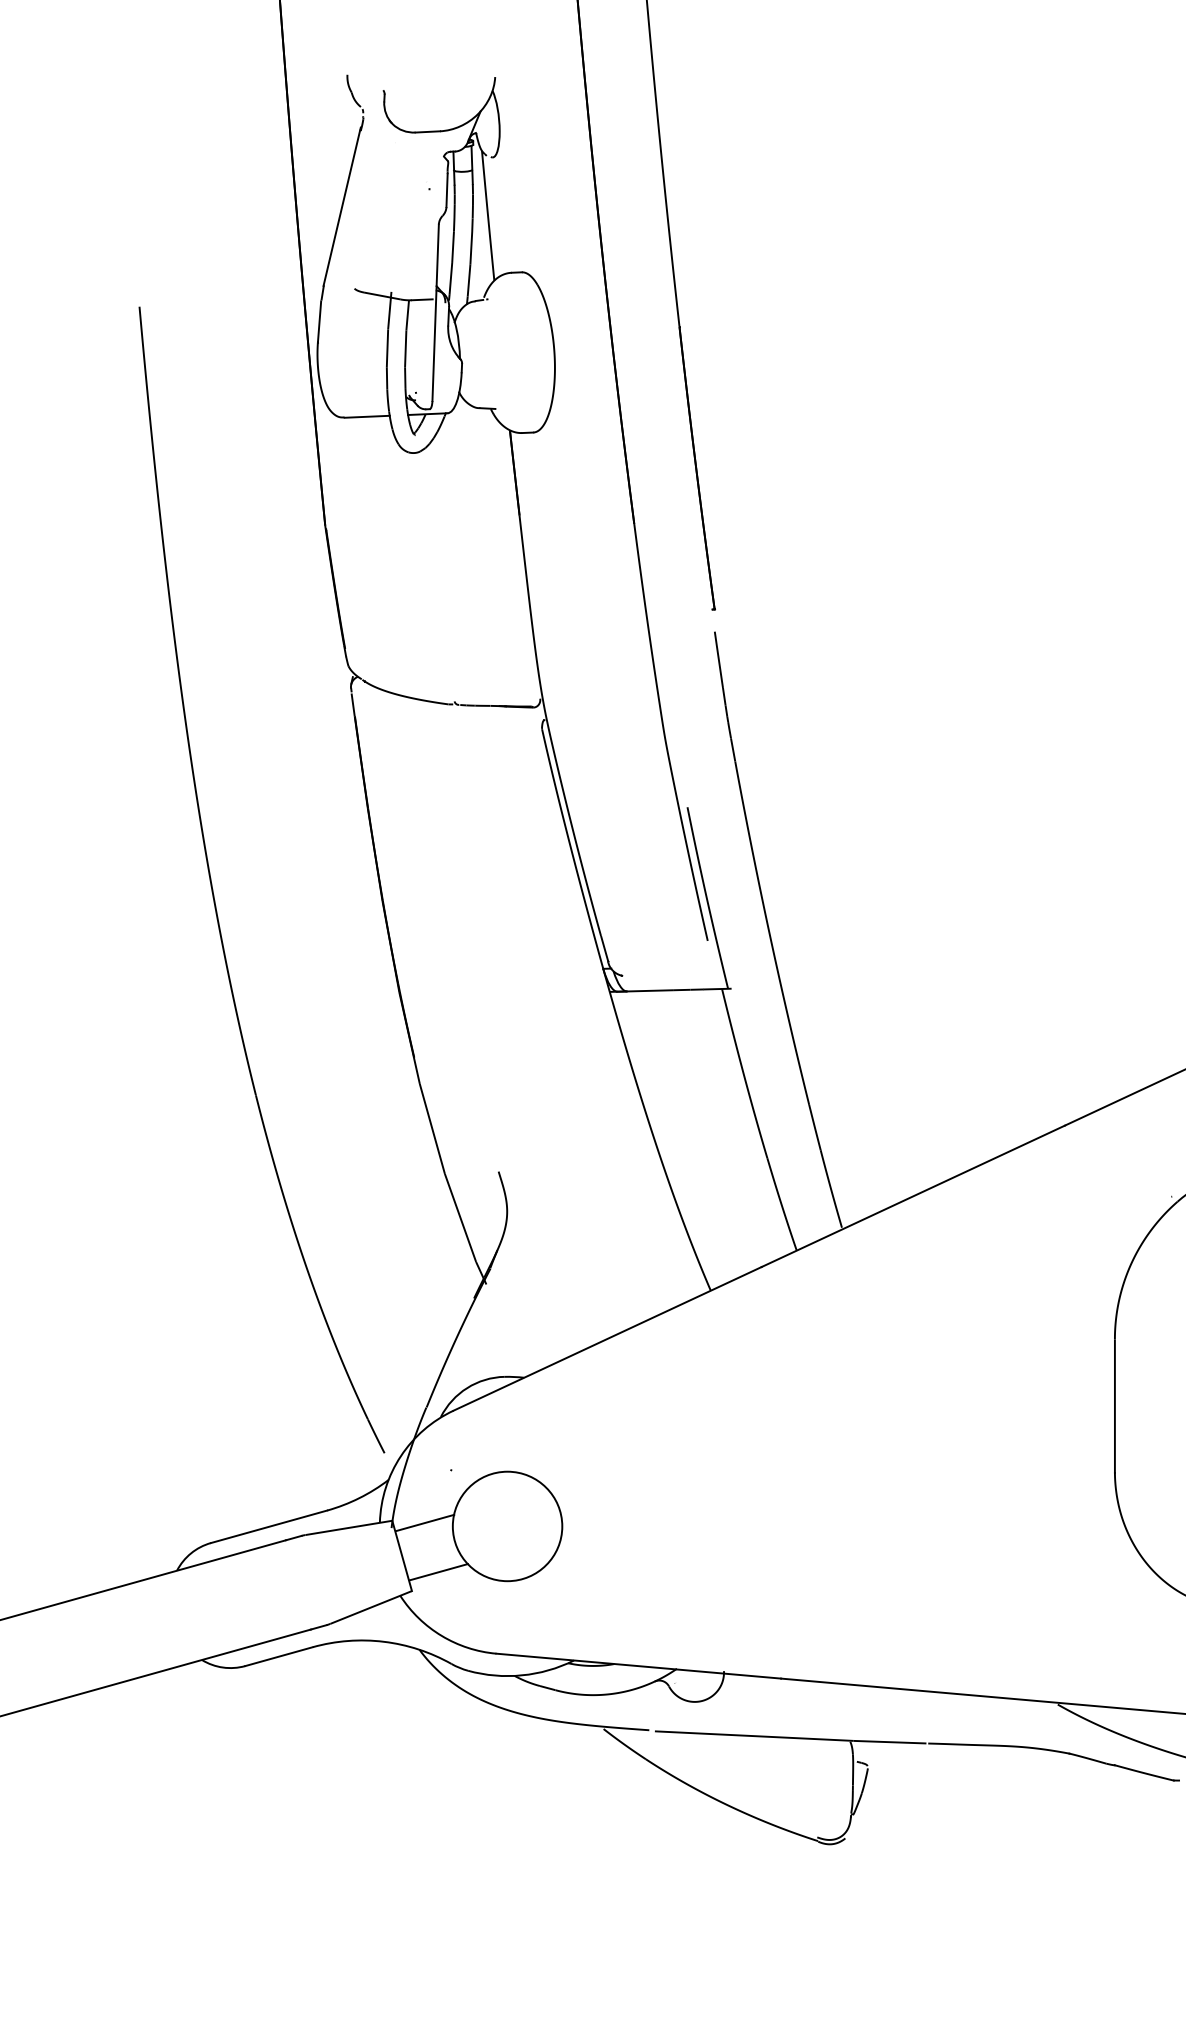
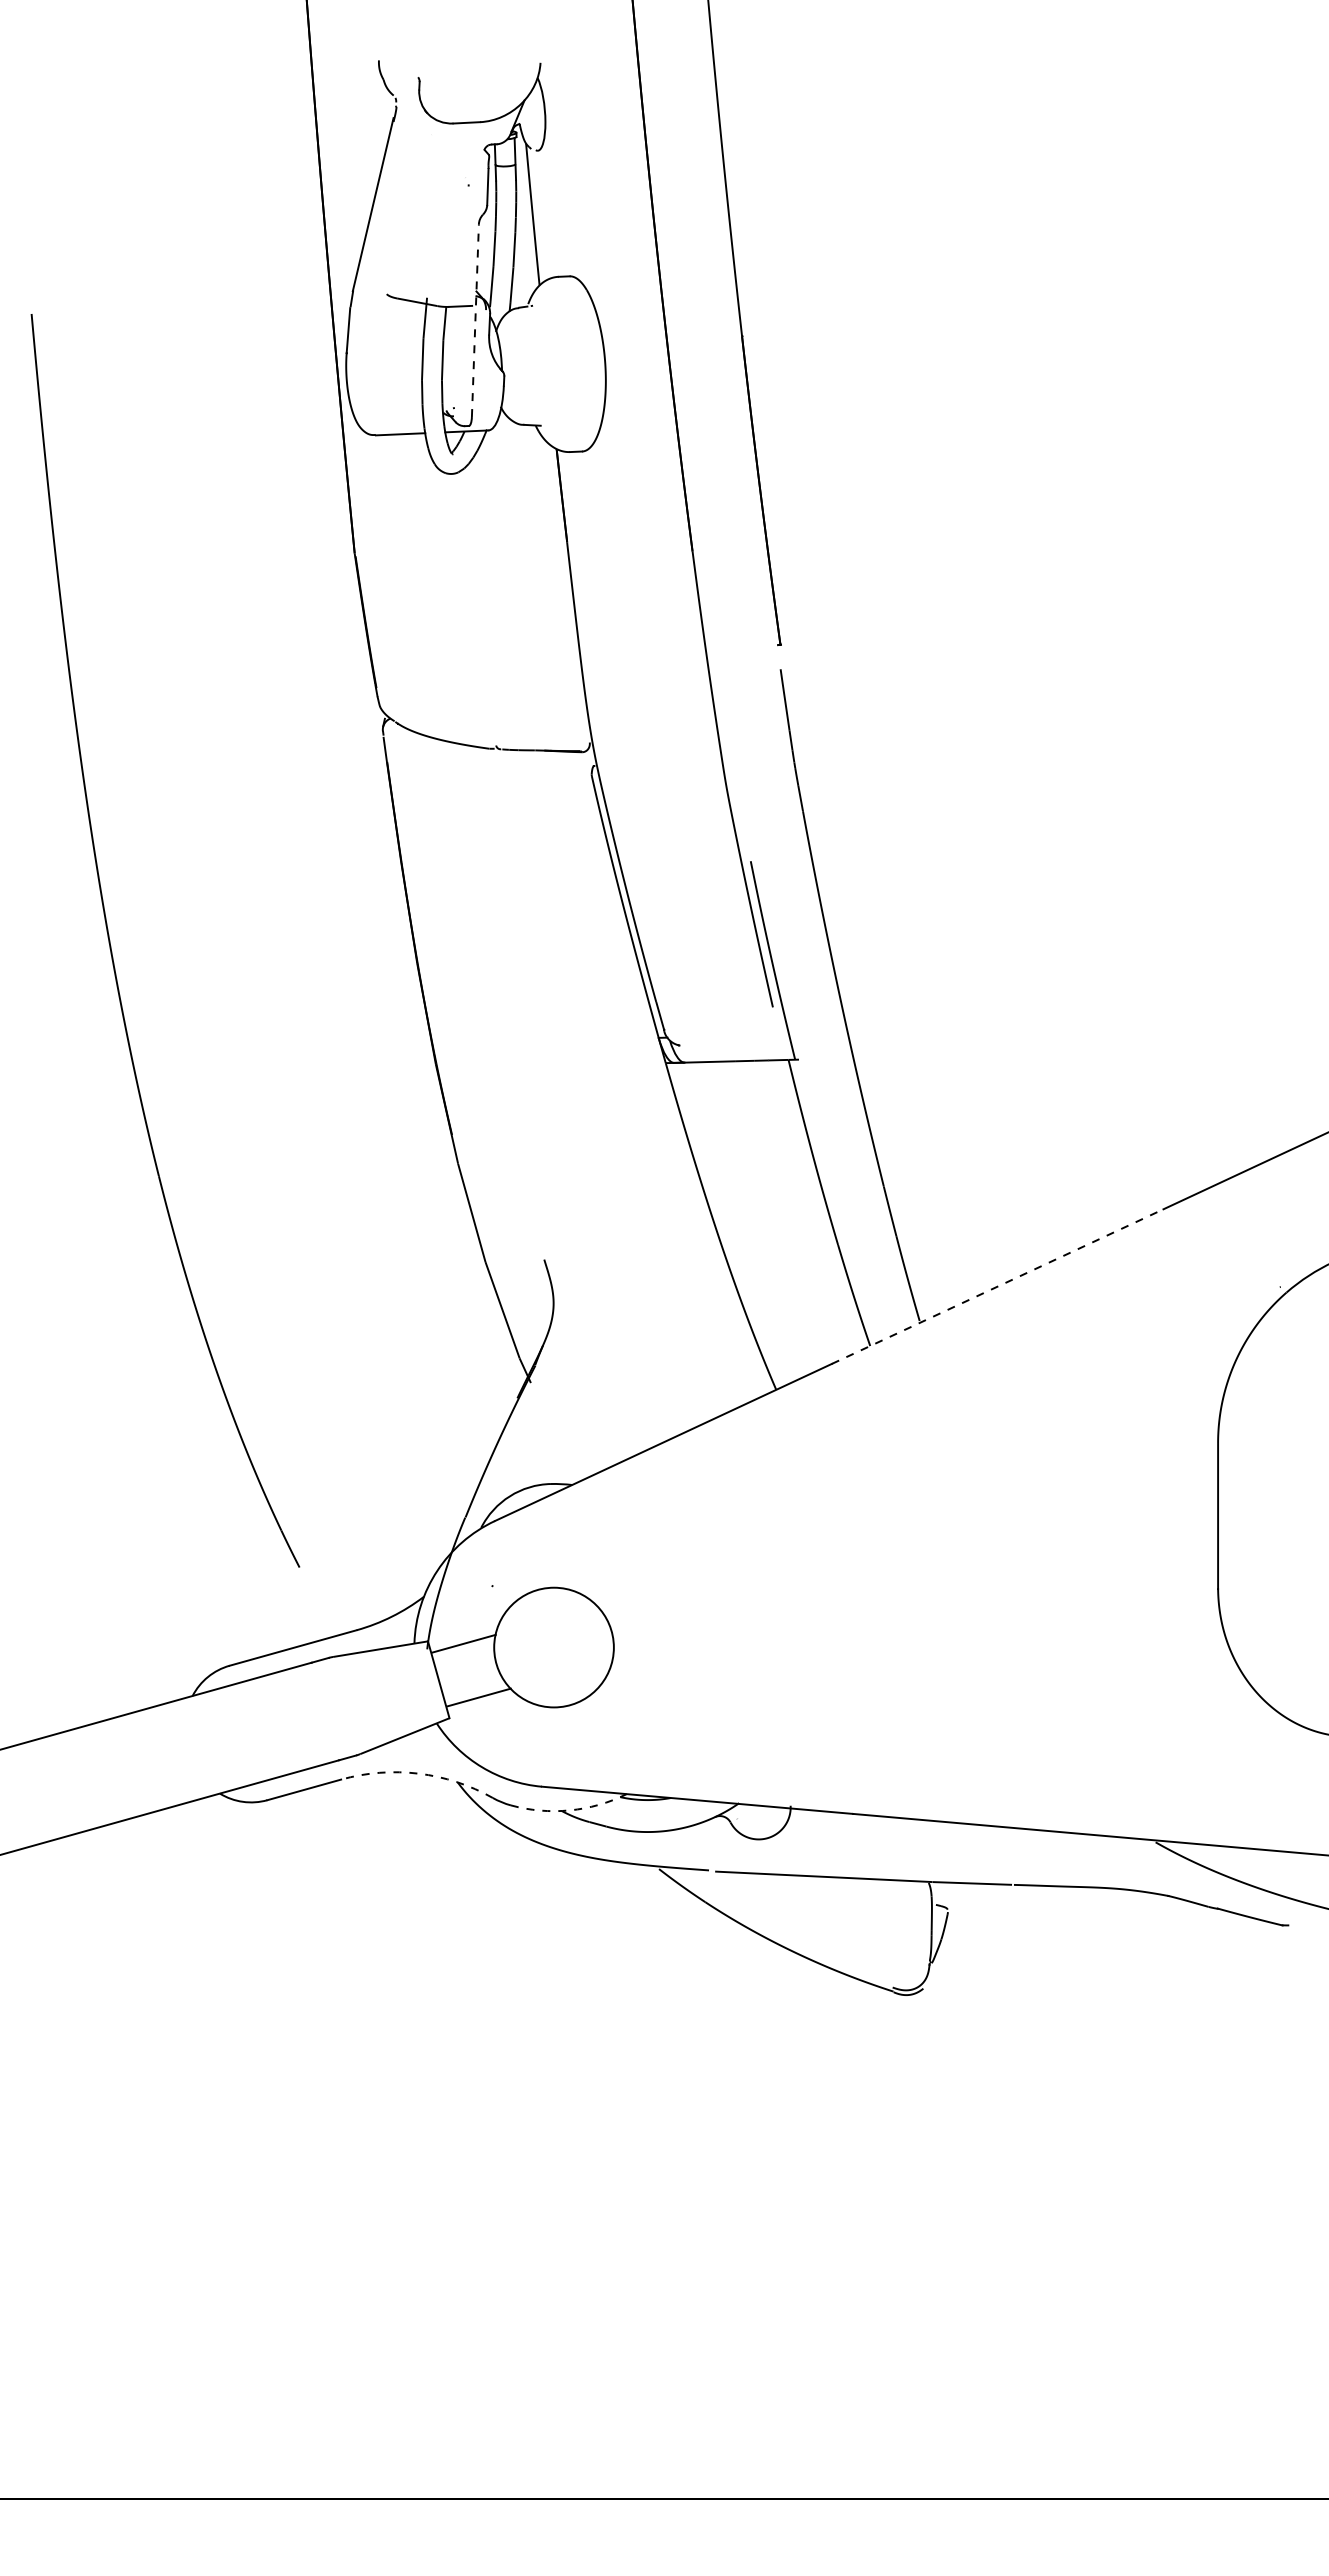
line: (435, 312) -> (475, 320), solid -> dashed
part: (213, 889) -> (112, 951), moved
line: (913, 1196) -> (997, 1286), solid -> dashed
arc: (383, 1641) -> (418, 1773), solid -> dashed
arc: (521, 1675) -> (569, 1810), solid -> dashed

